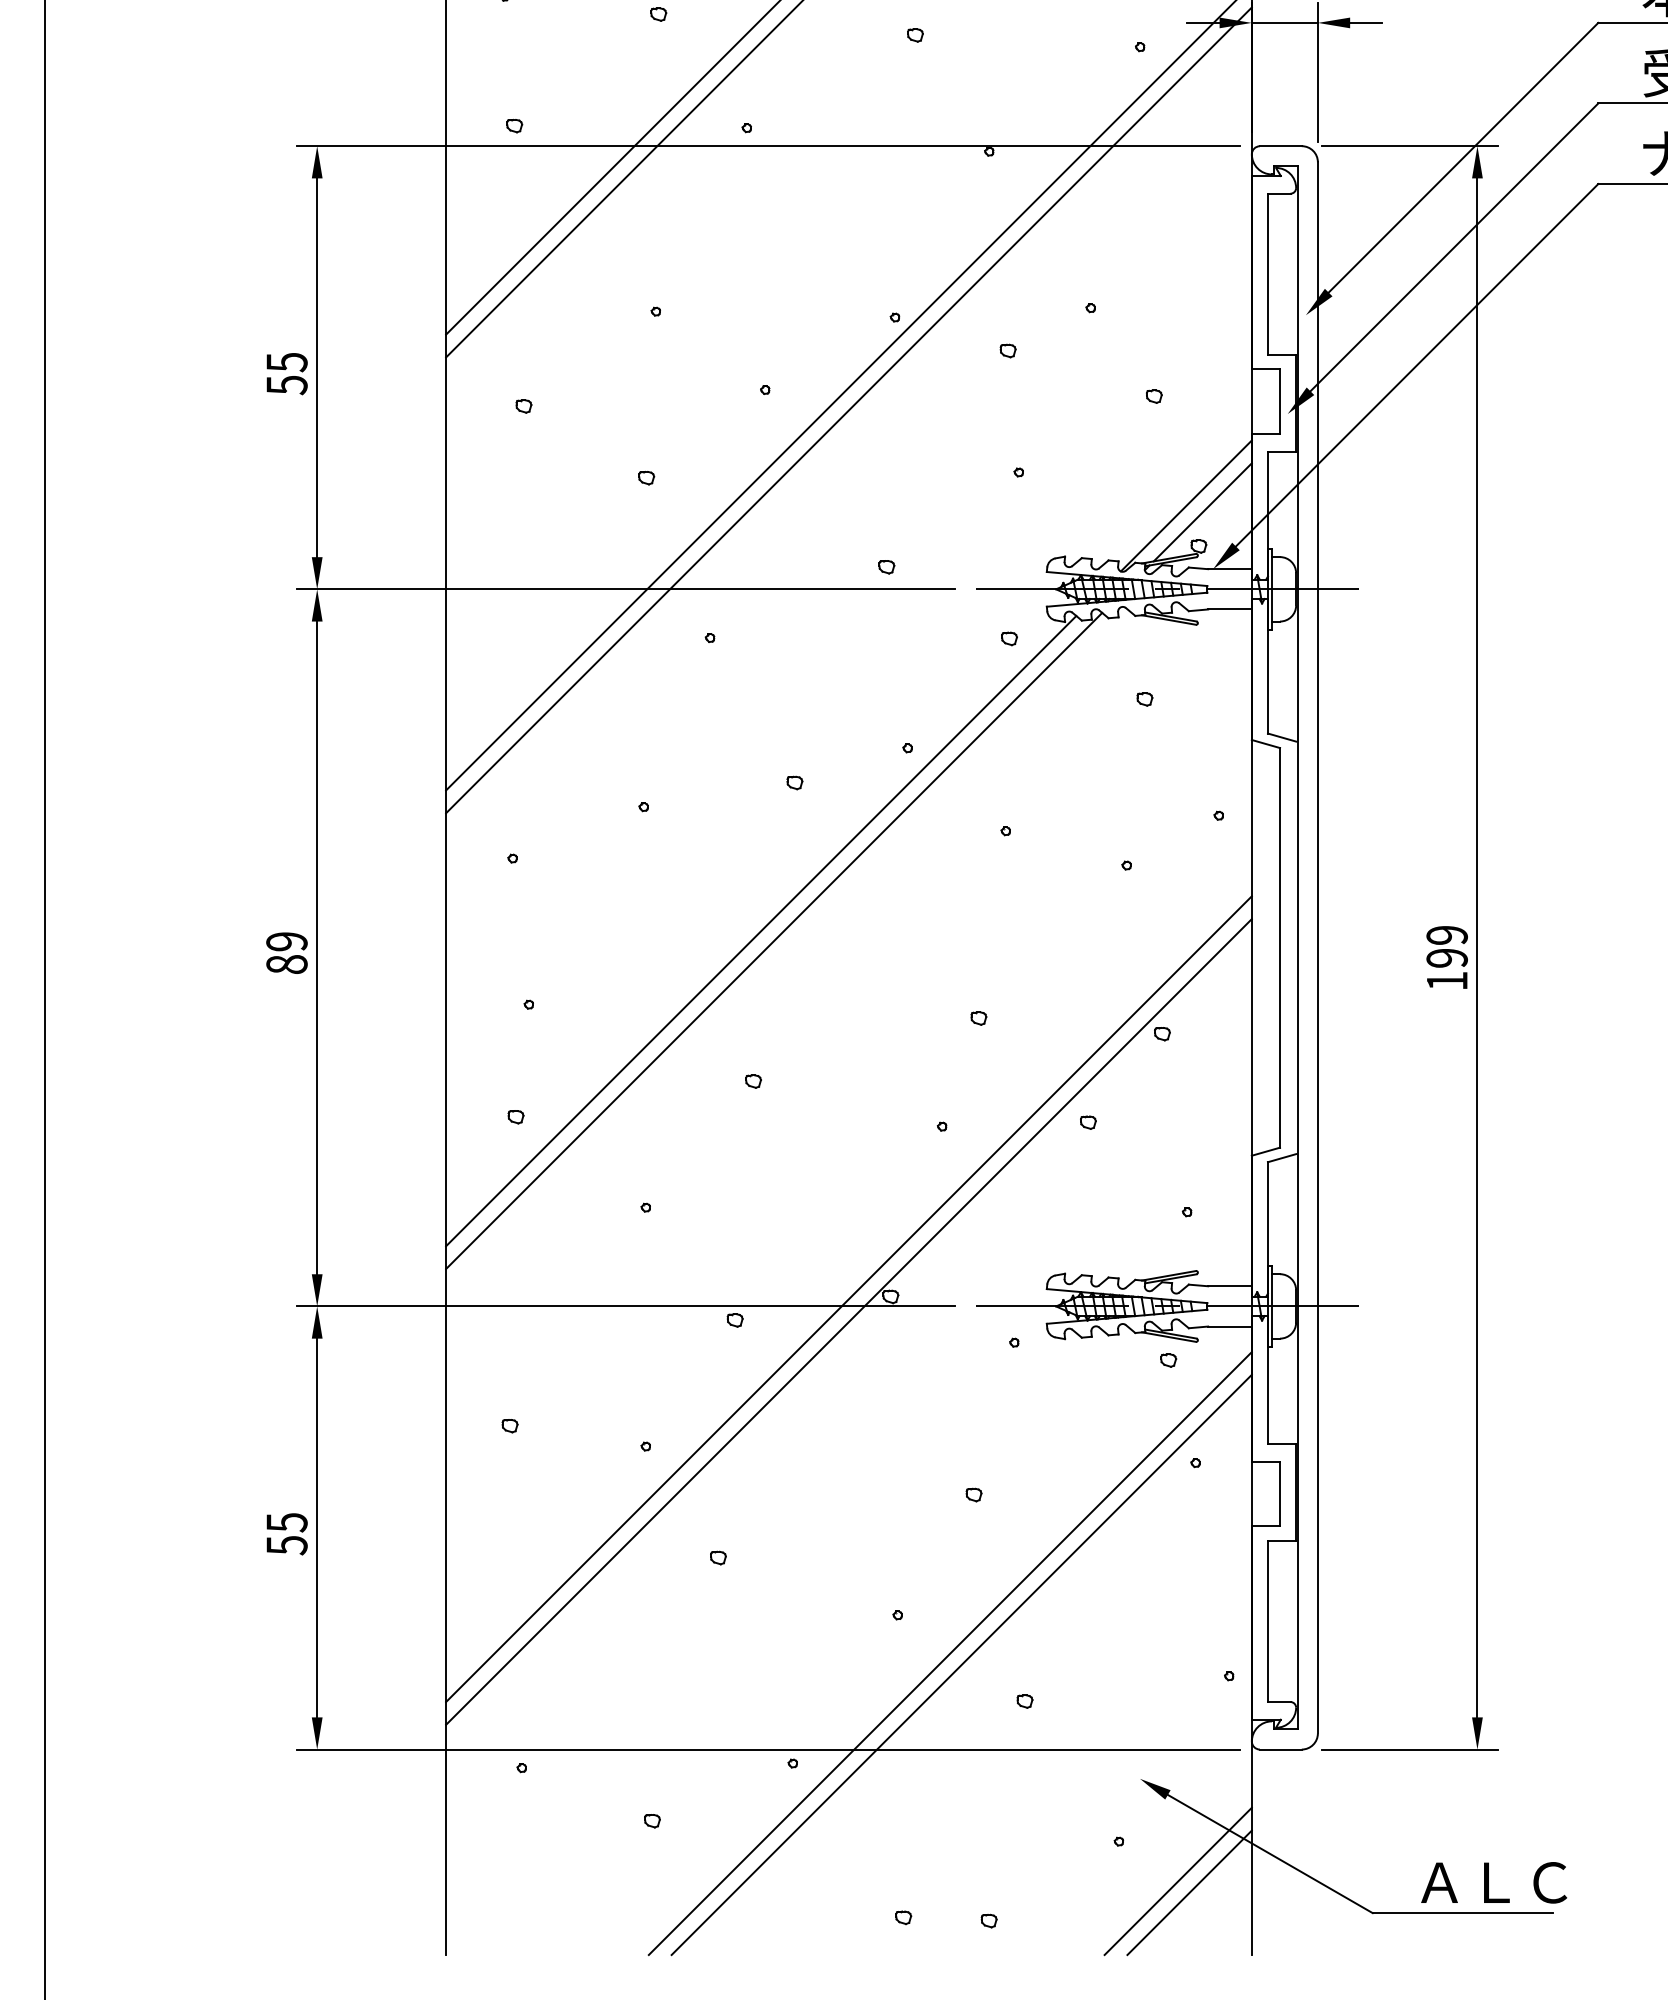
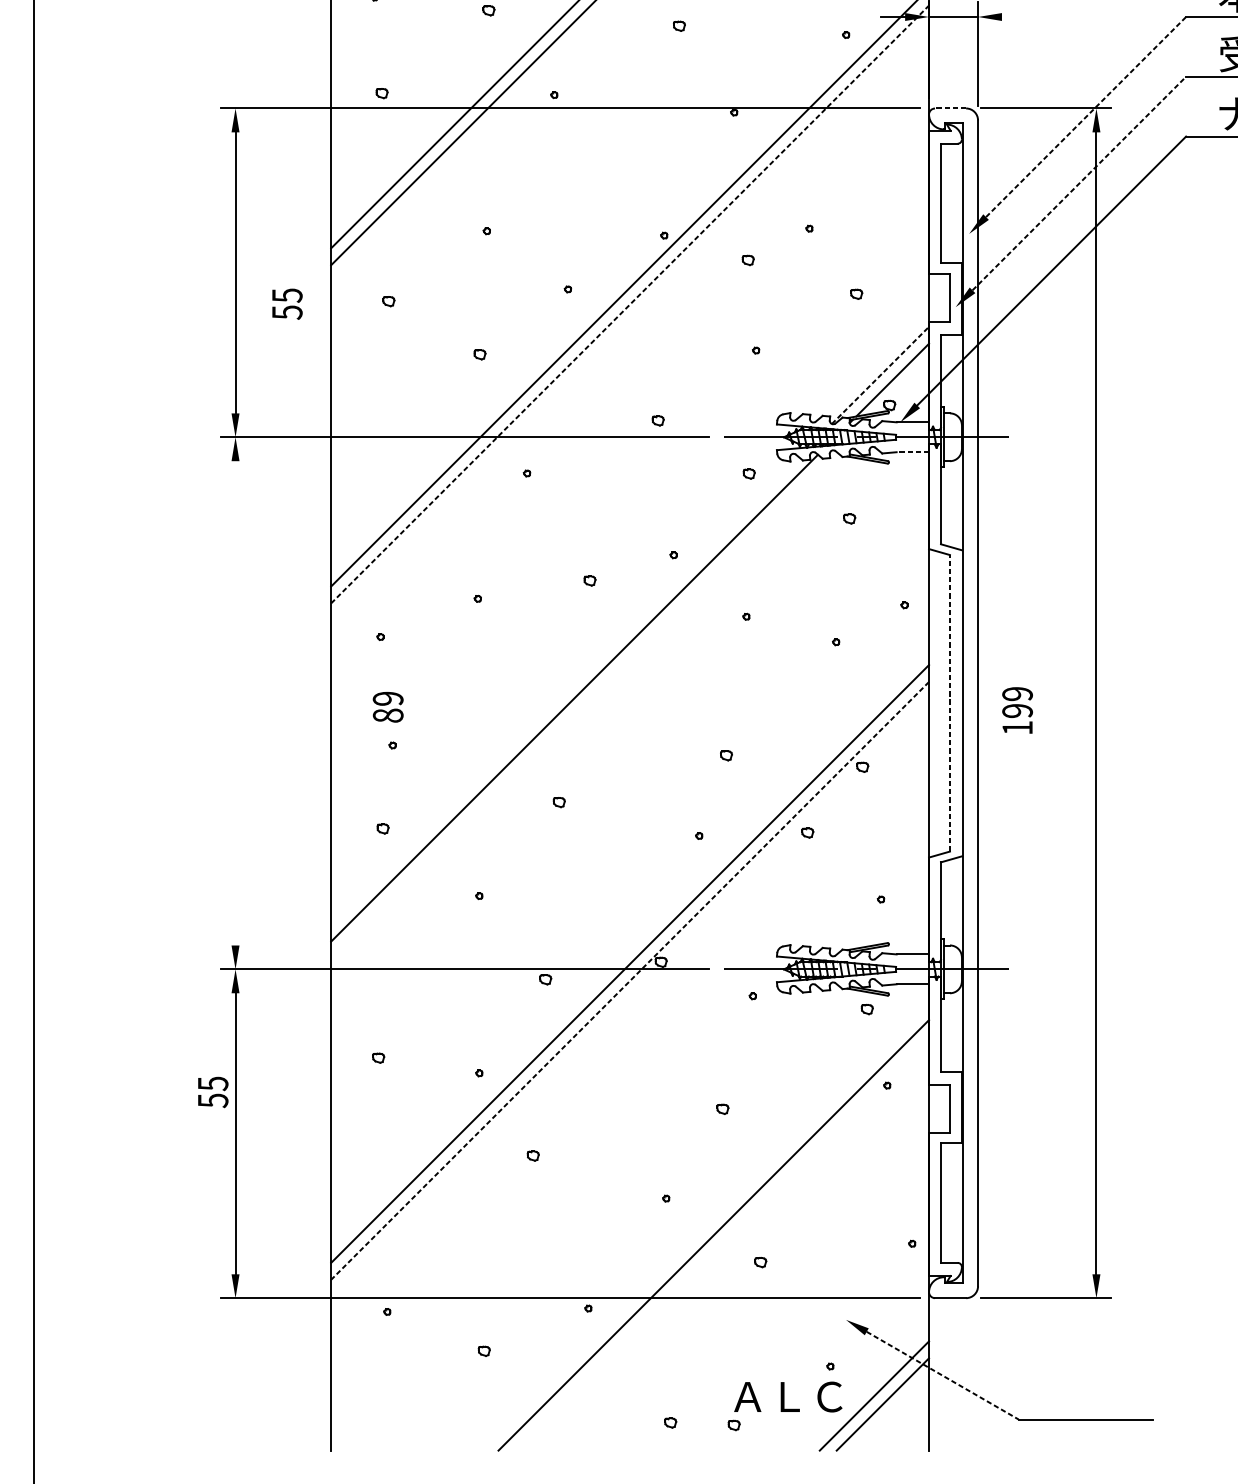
line: (1366, 22) -> (1014, 16), removed
line: (1280, 146) -> (950, 108), solid -> dashed
line: (1463, 157) -> (1086, 116), solid -> dashed
line: (1454, 247) -> (1079, 183), solid -> dashed
text: (286, 374) -> (286, 304), moved
line: (848, 410) -> (629, 304), solid -> dashed
line: (1186, 505) -> (880, 375), solid -> dashed
line: (1230, 609) -> (913, 452), solid -> dashed
line: (761, 931) -> (565, 691), removed
line: (317, 947) -> (235, 703), removed
line: (1280, 947) -> (950, 703), solid -> dashed
text: (286, 952) -> (387, 706), moved
text: (1446, 957) -> (1017, 710), moved
line: (848, 1321) -> (629, 980), solid -> dashed
text: (286, 1534) -> (212, 1092), moved
line: (949, 1653) -> (704, 1226), removed
line: (1270, 1854) -> (942, 1376), solid -> dashed
text: (1494, 1882) -> (788, 1396), moved

